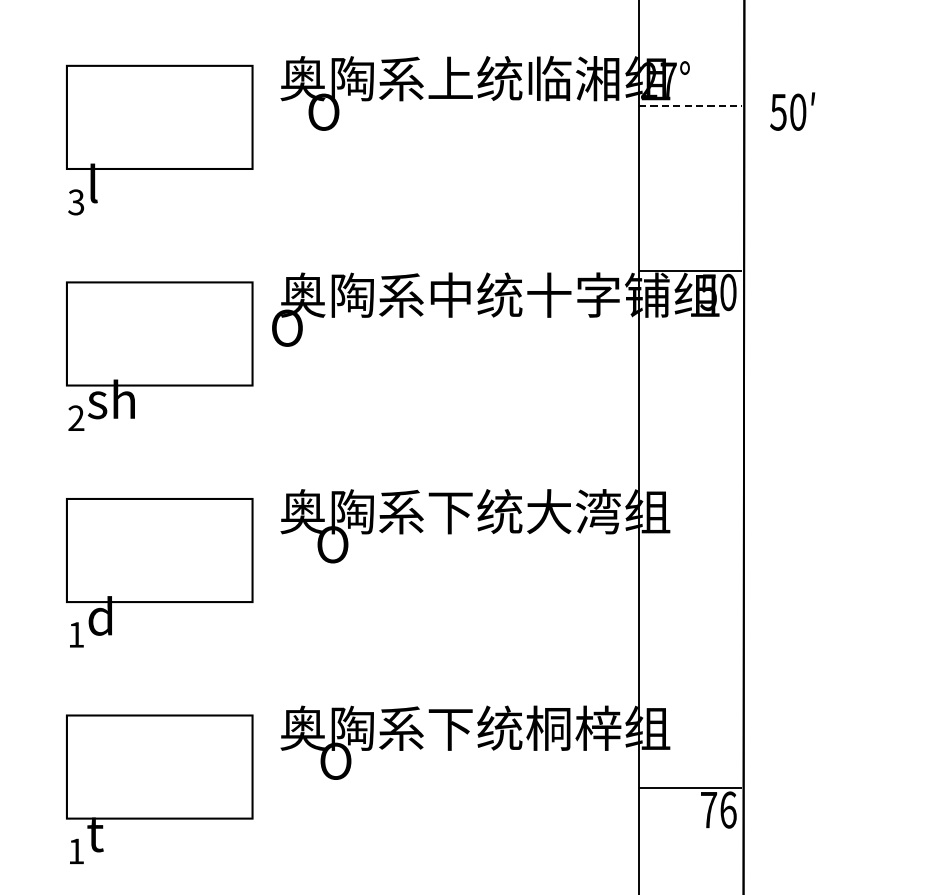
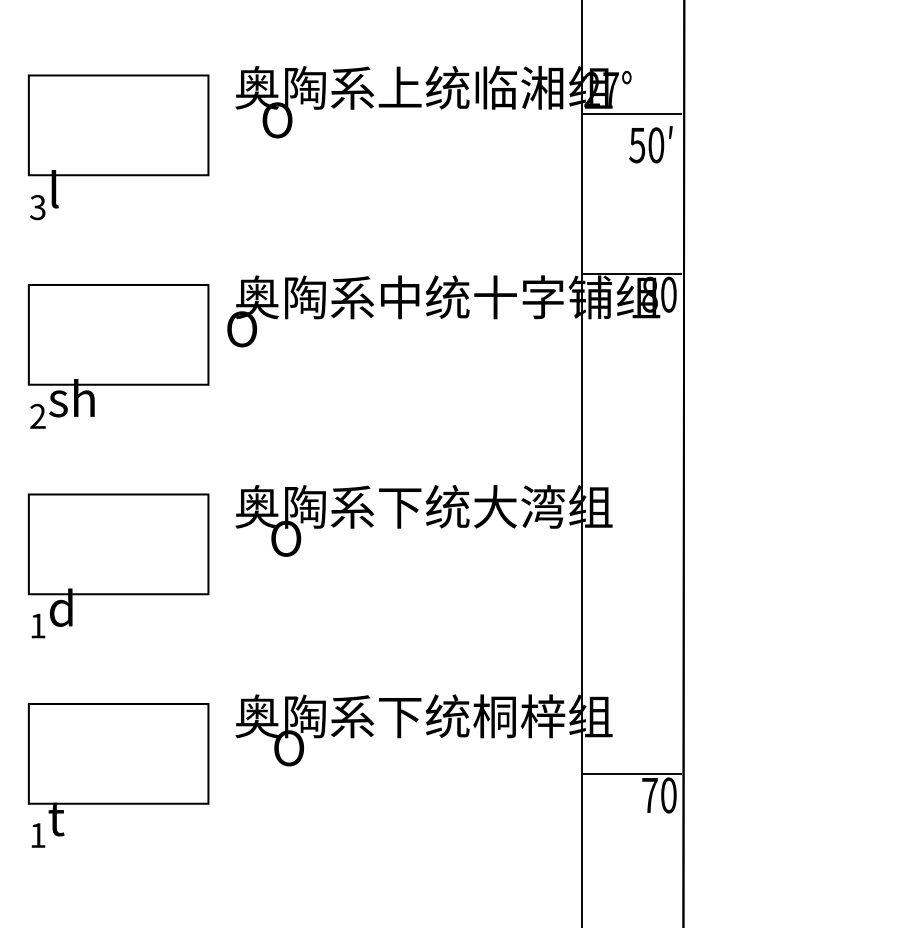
line: (690, 106) -> (632, 114), dashed -> solid
text: (792, 111) -> (650, 144), moved
text: (708, 292) -> (649, 294), 50 -> 80
text: (728, 810) -> (668, 795), 76 -> 70

